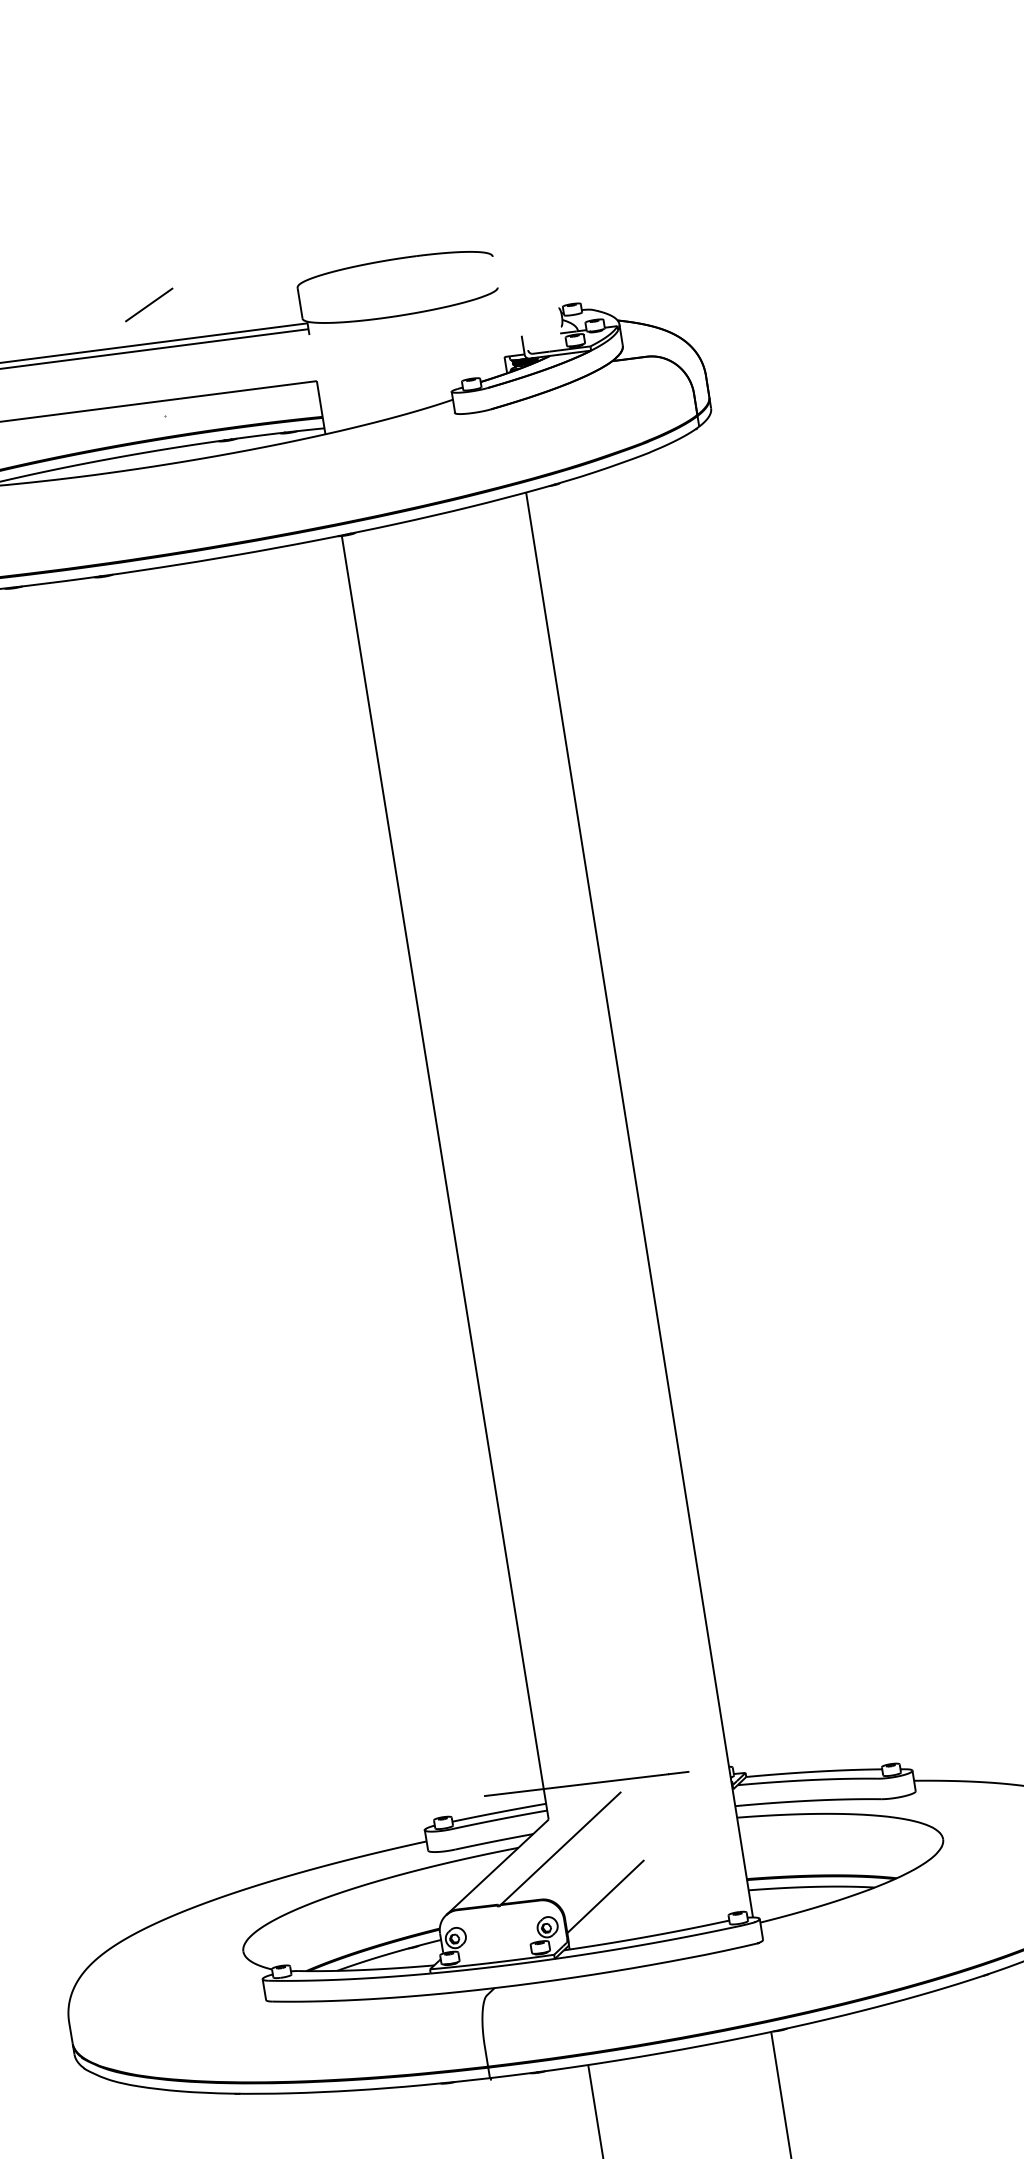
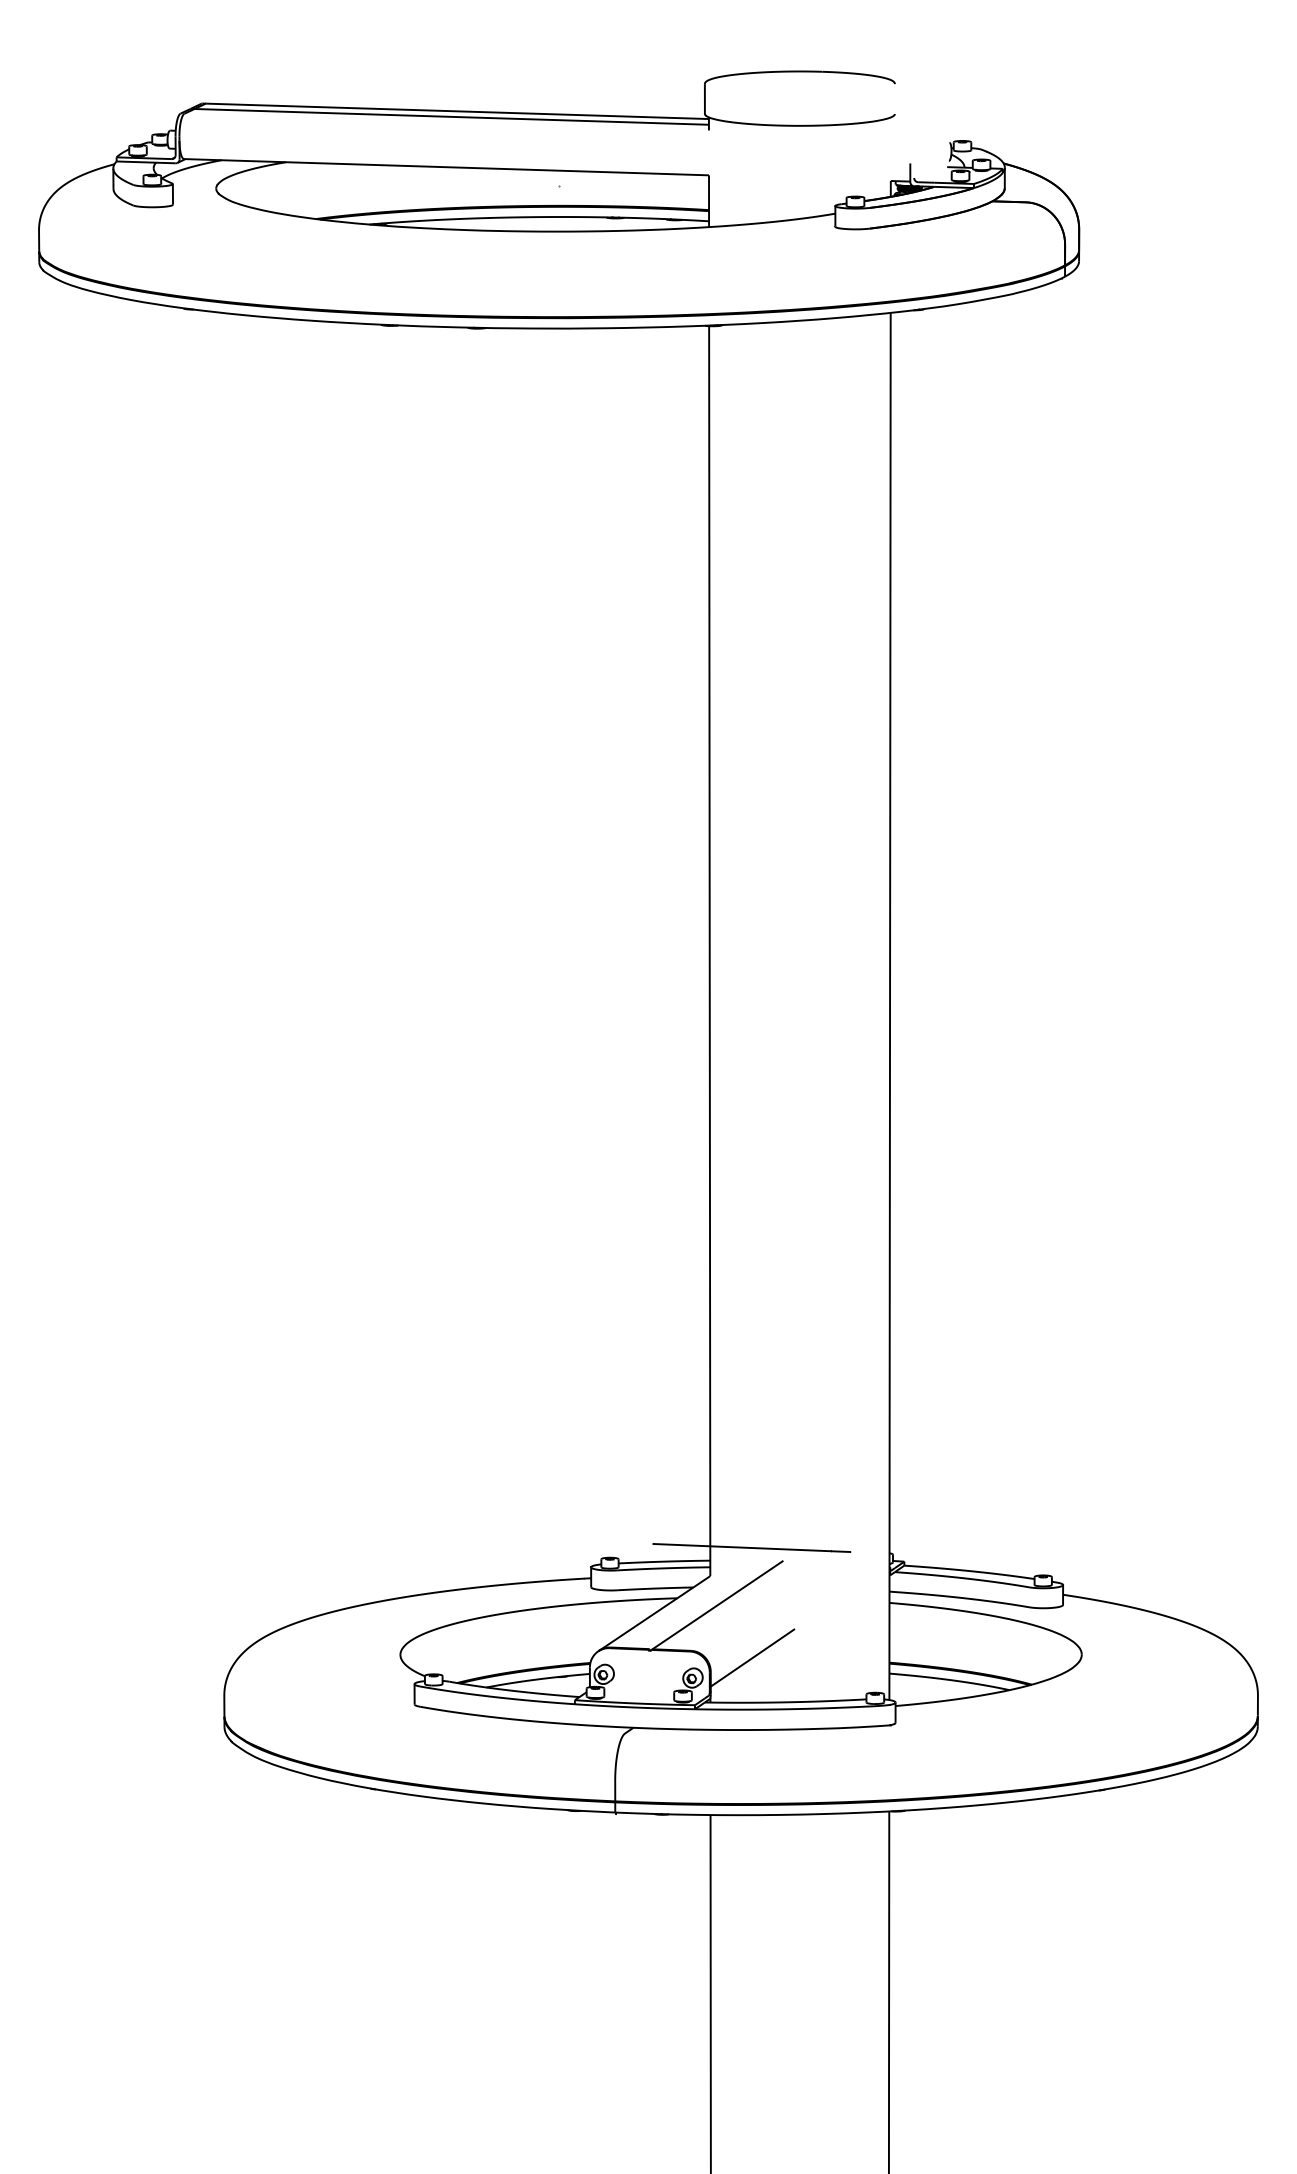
line: (149, 304) -> (561, 77), removed

